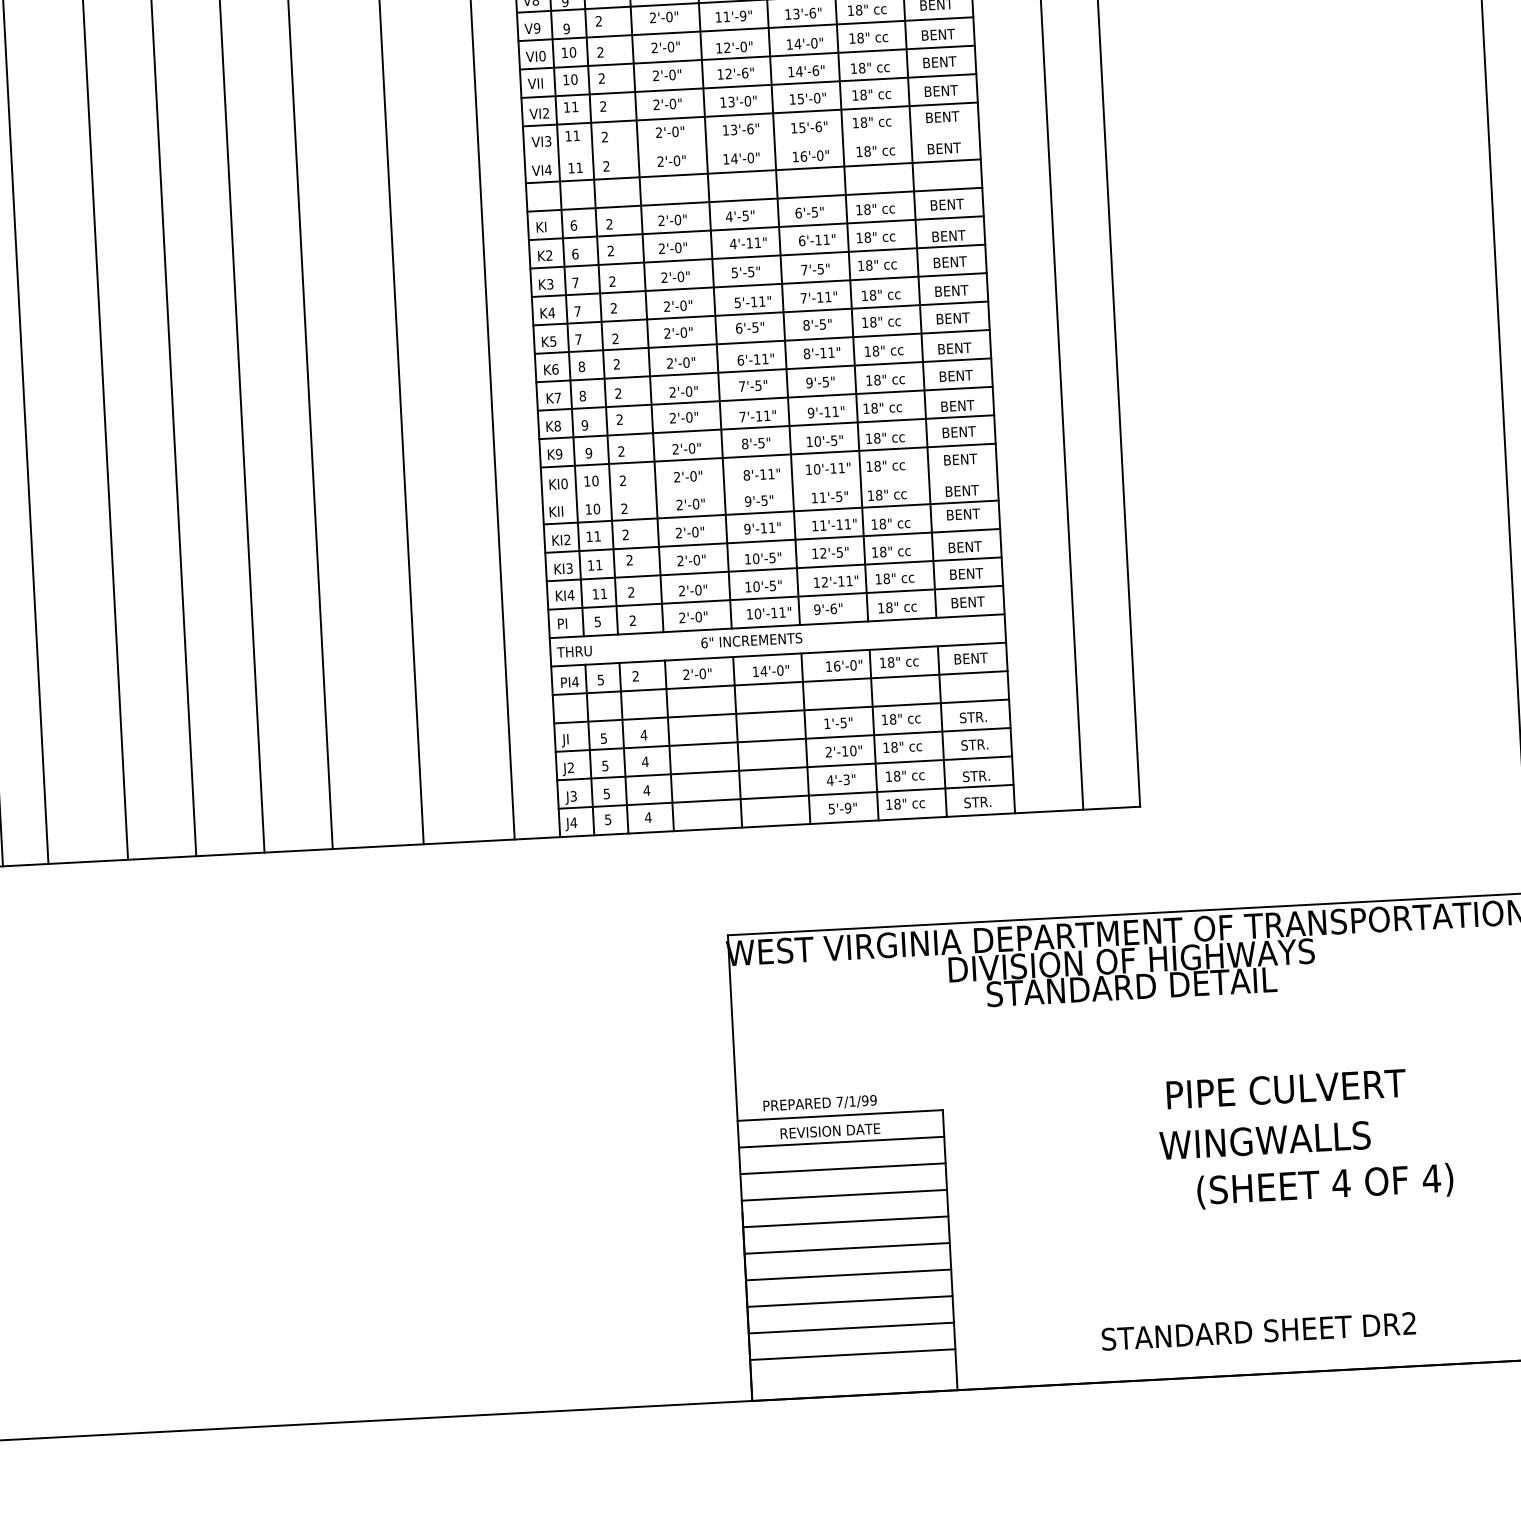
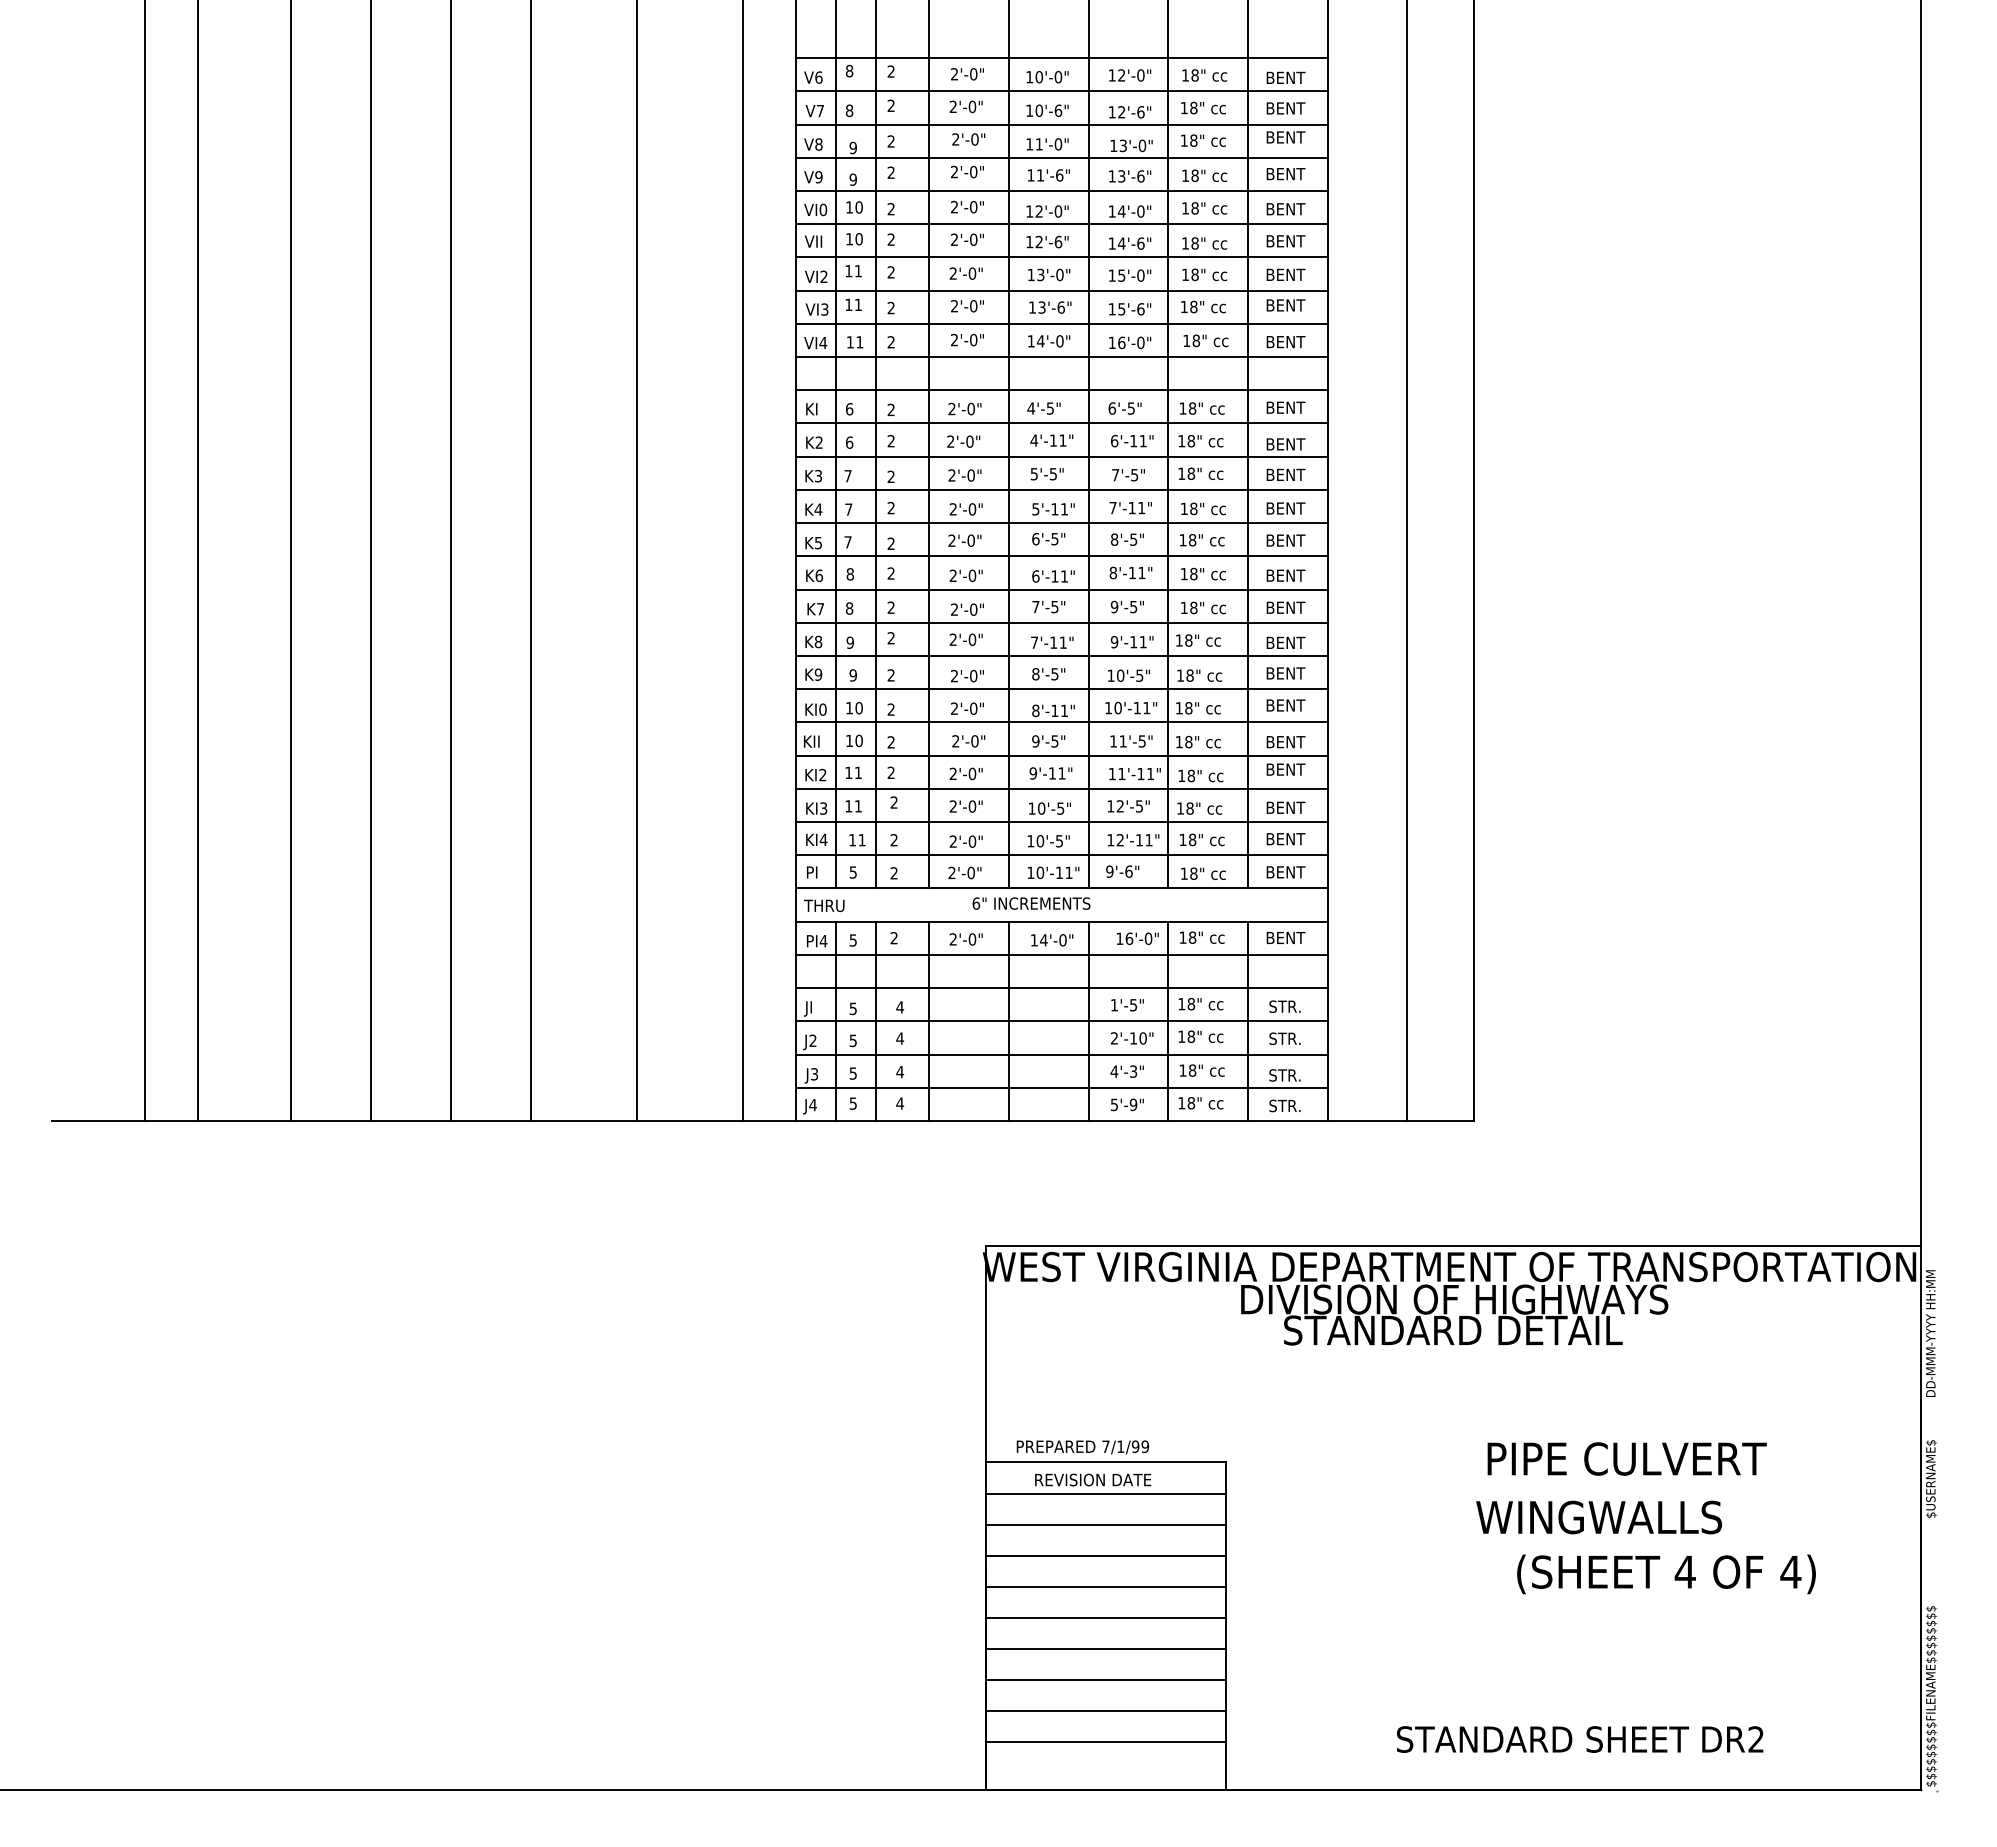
text: (743, 16) -> (1059, 175), 11'-9" -> 11'-6"
line: (751, 142) -> (1061, 323), added
line: (769, 484) -> (1061, 722), added

